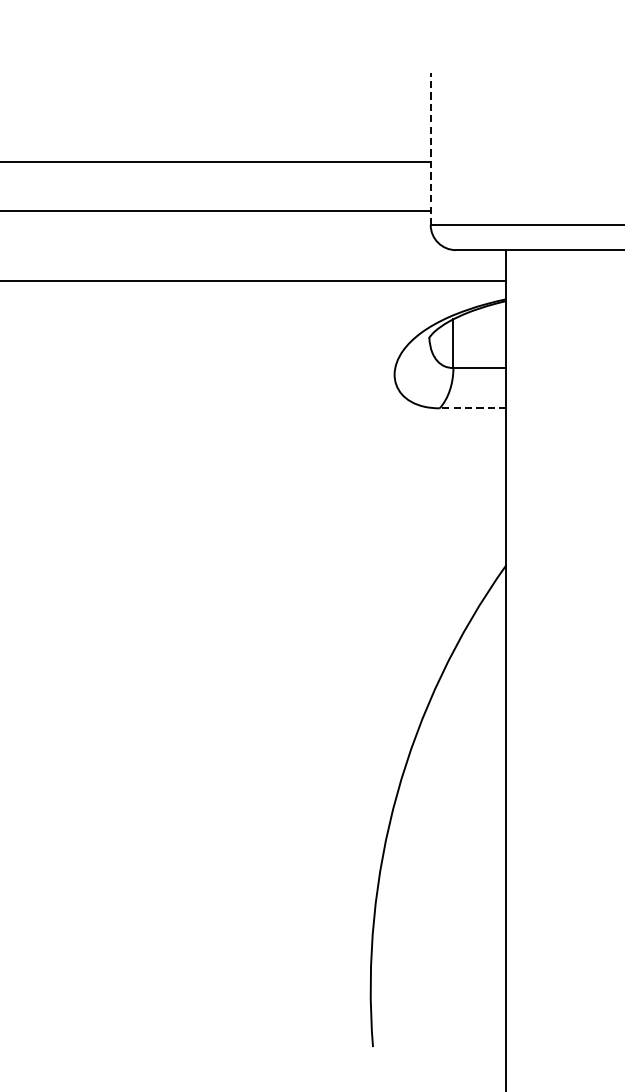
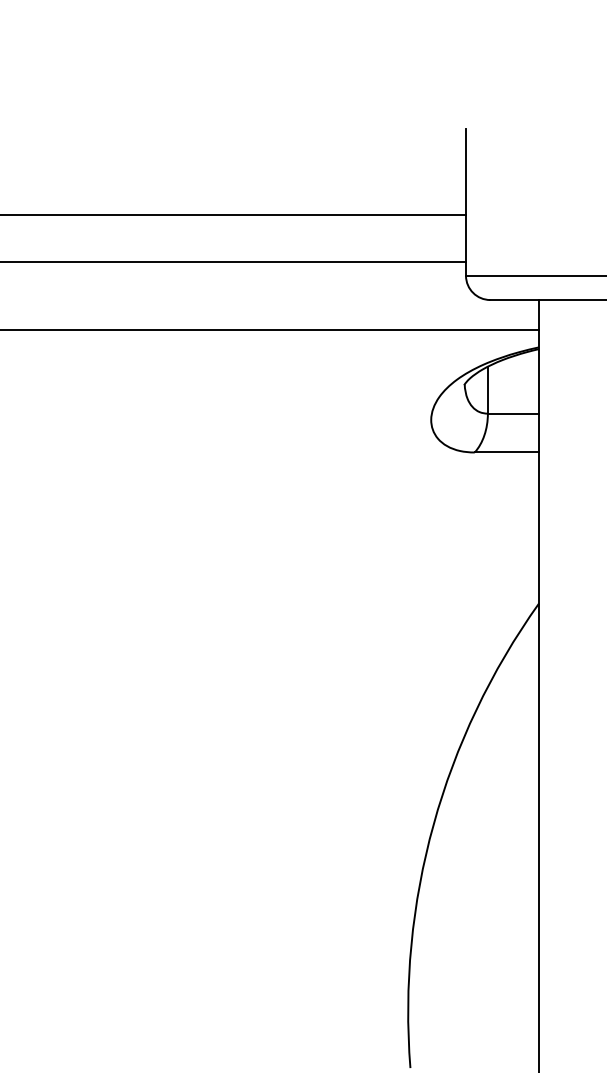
line: (431, 148) -> (466, 202), dashed -> solid
line: (472, 408) -> (506, 452), dashed -> solid

